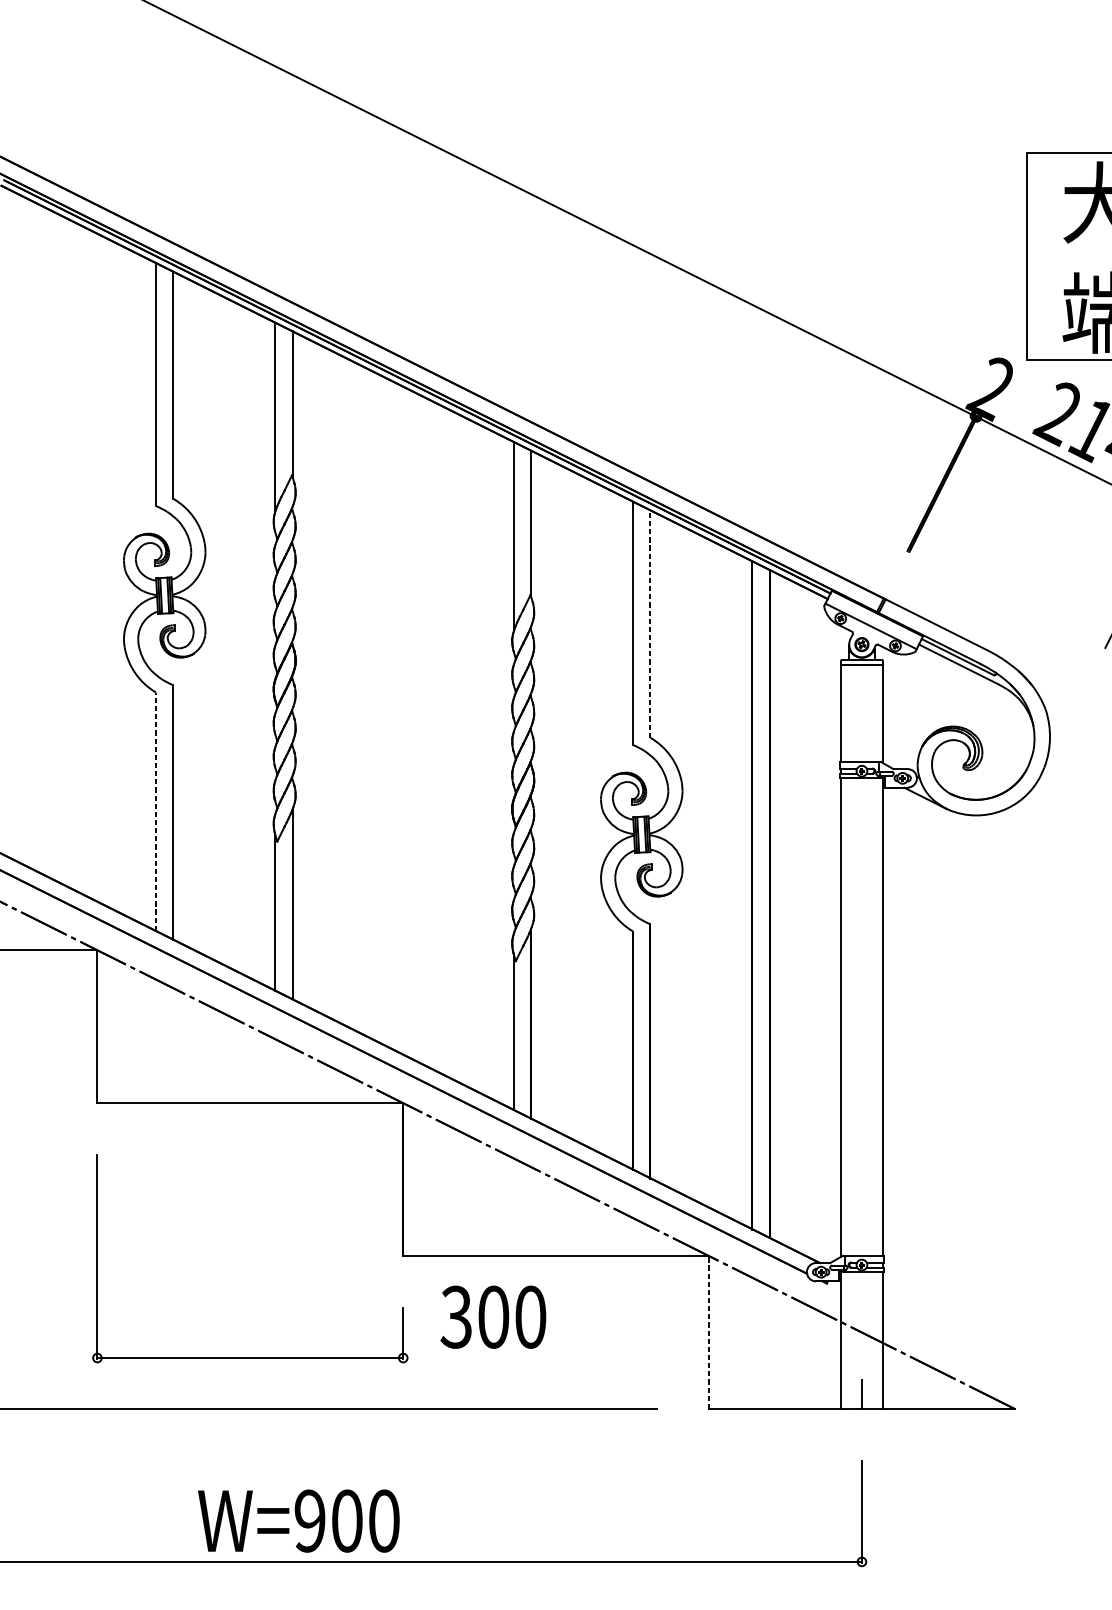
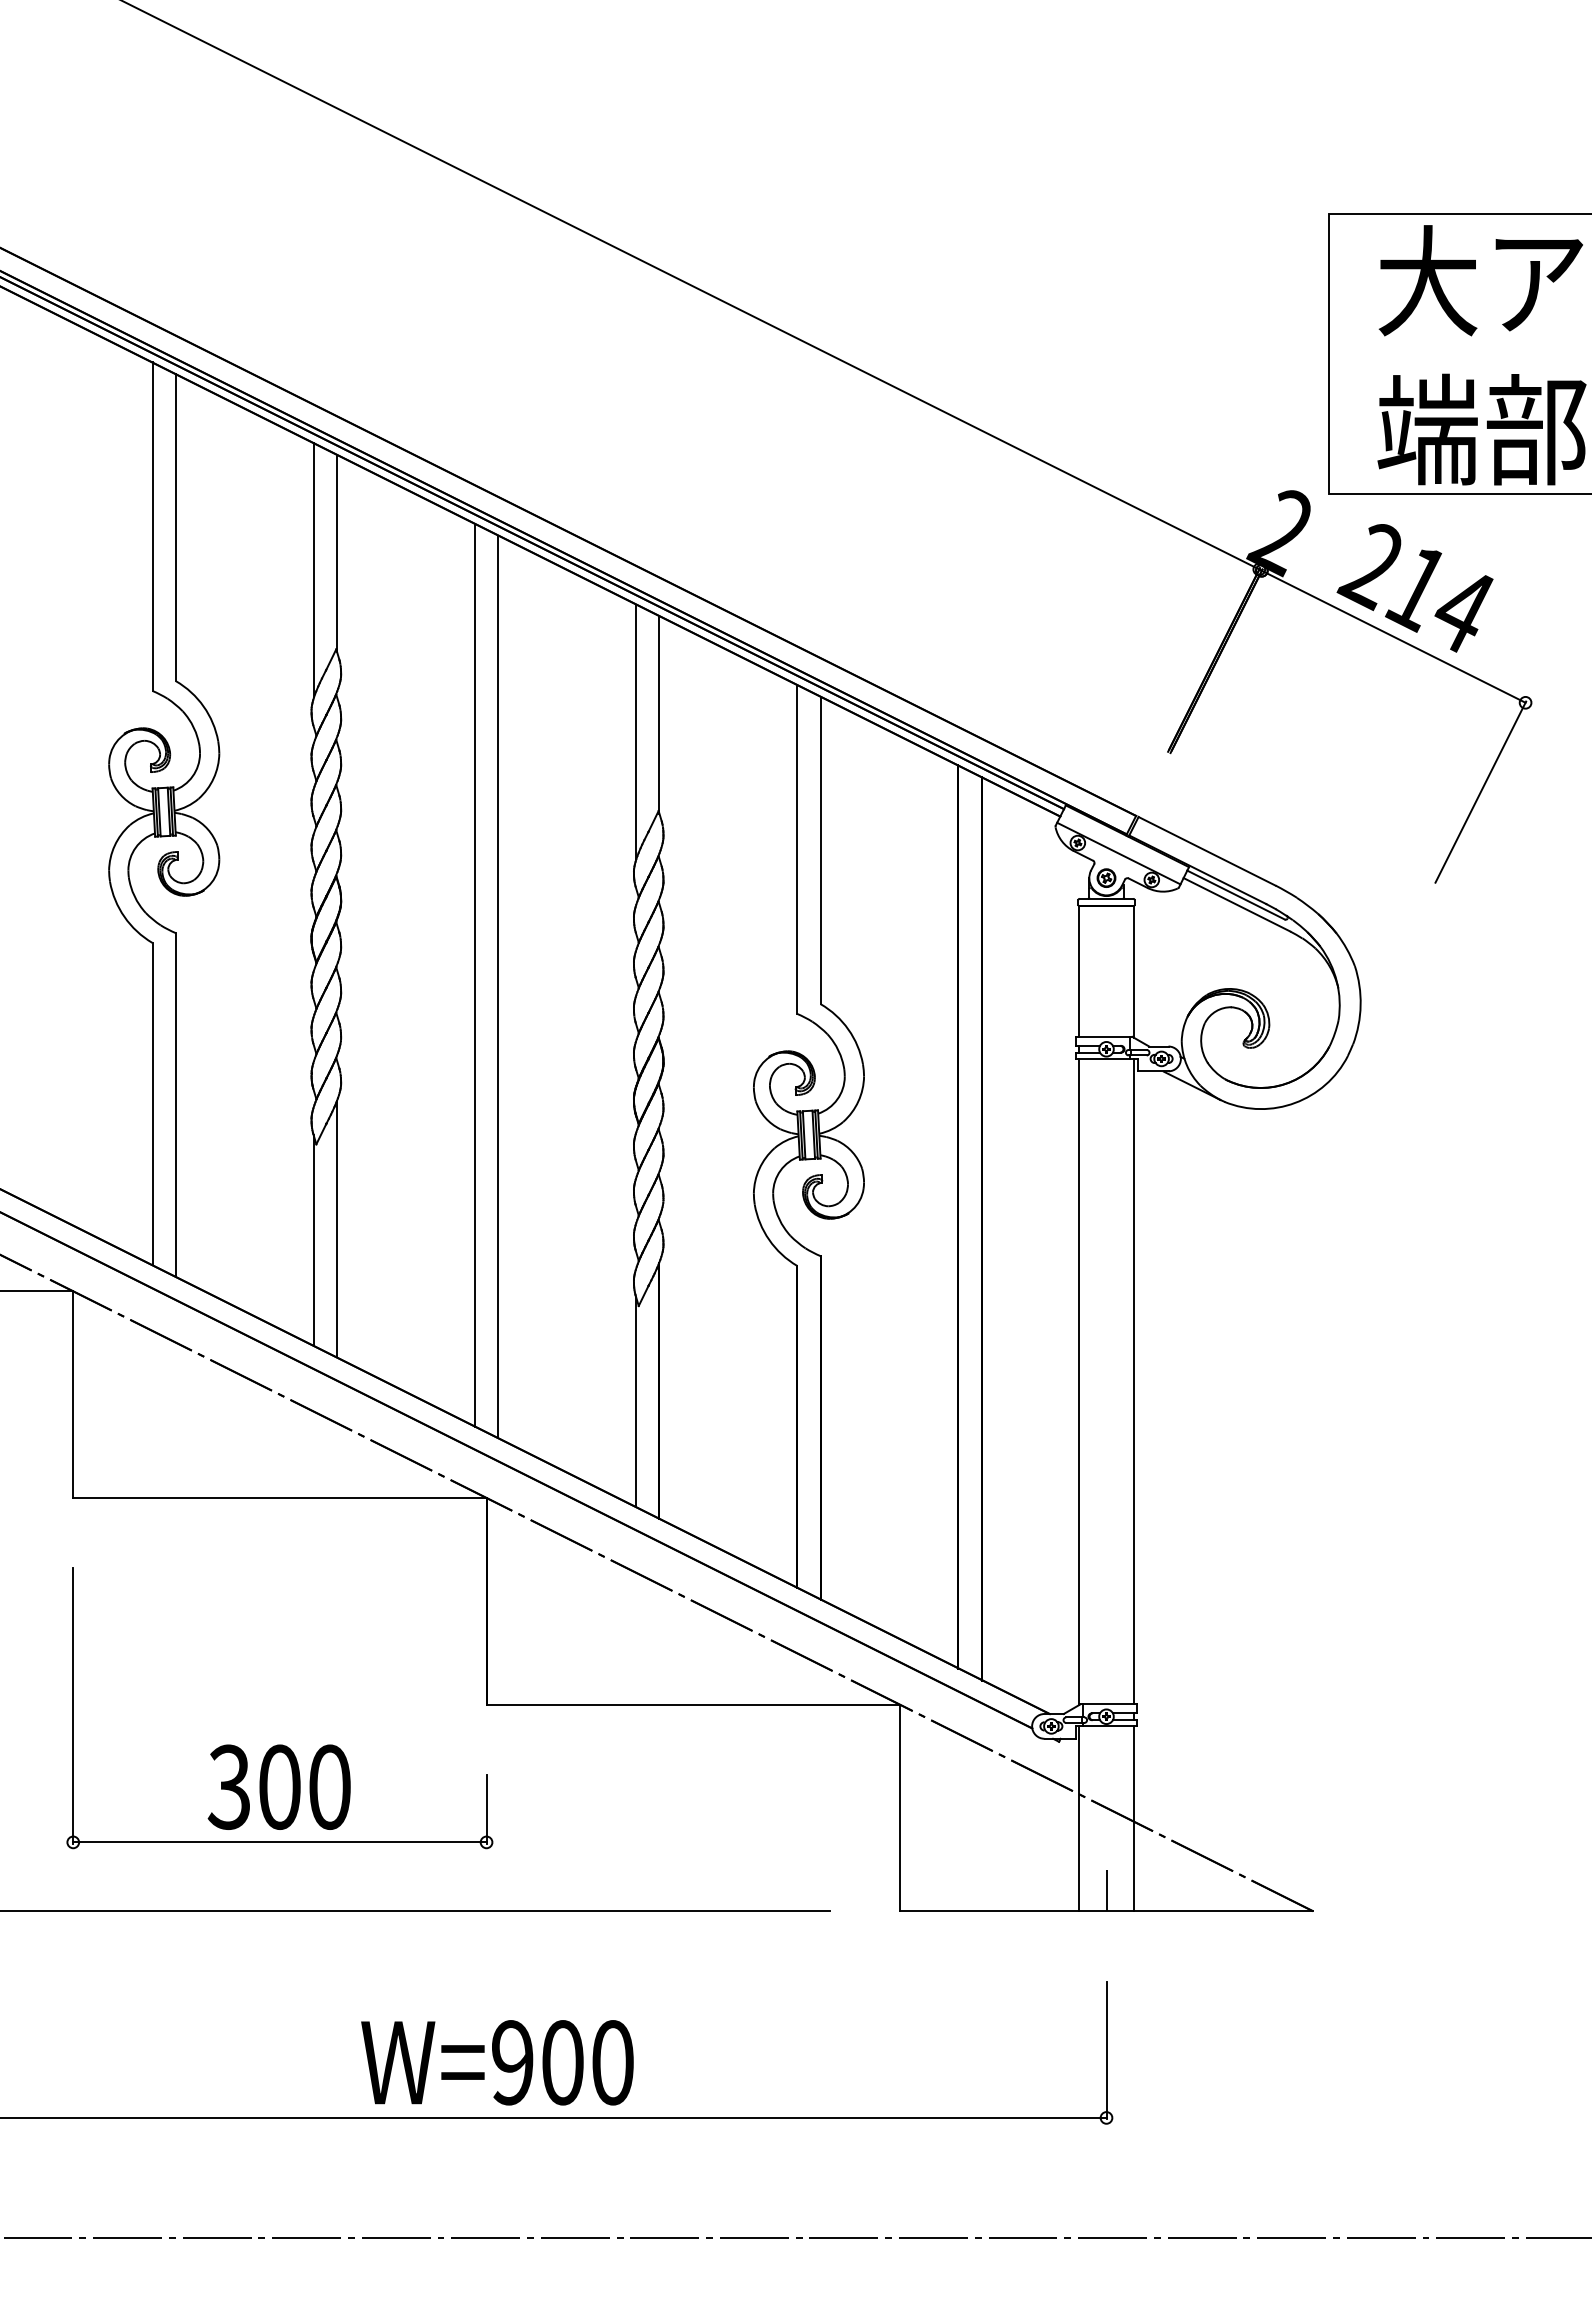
line: (650, 624) -> (820, 850), dashed -> solid
line: (394, 715) -> (474, 974), added
line: (412, 724) -> (498, 986), added
line: (156, 811) -> (152, 1103), dashed -> solid
text: (492, 1316) -> (278, 1786), moved
line: (708, 1332) -> (899, 1807), dashed -> solid
text: (298, 1520) -> (497, 2062), moved

